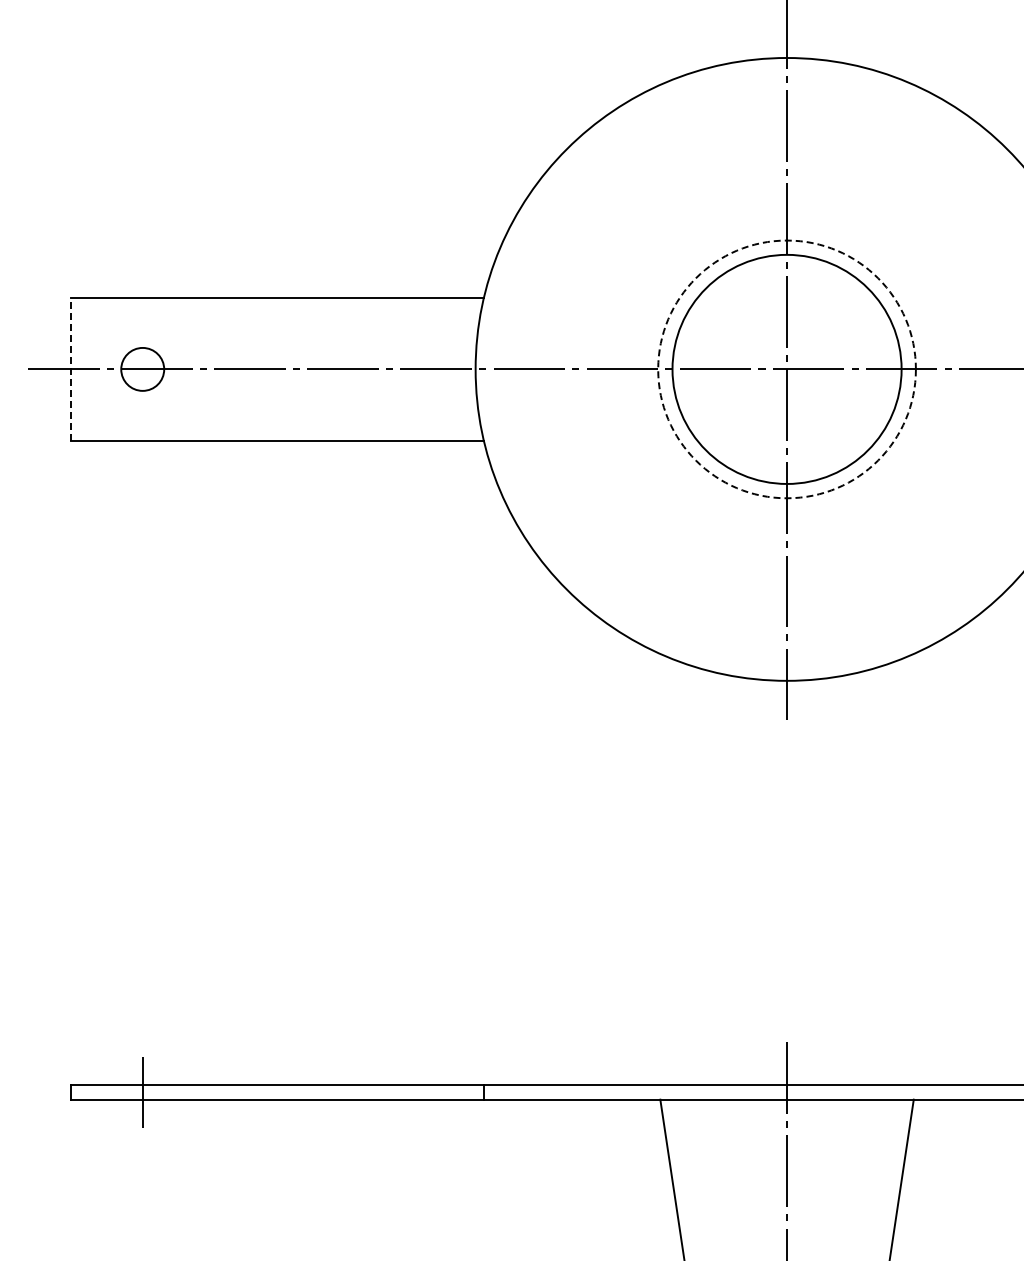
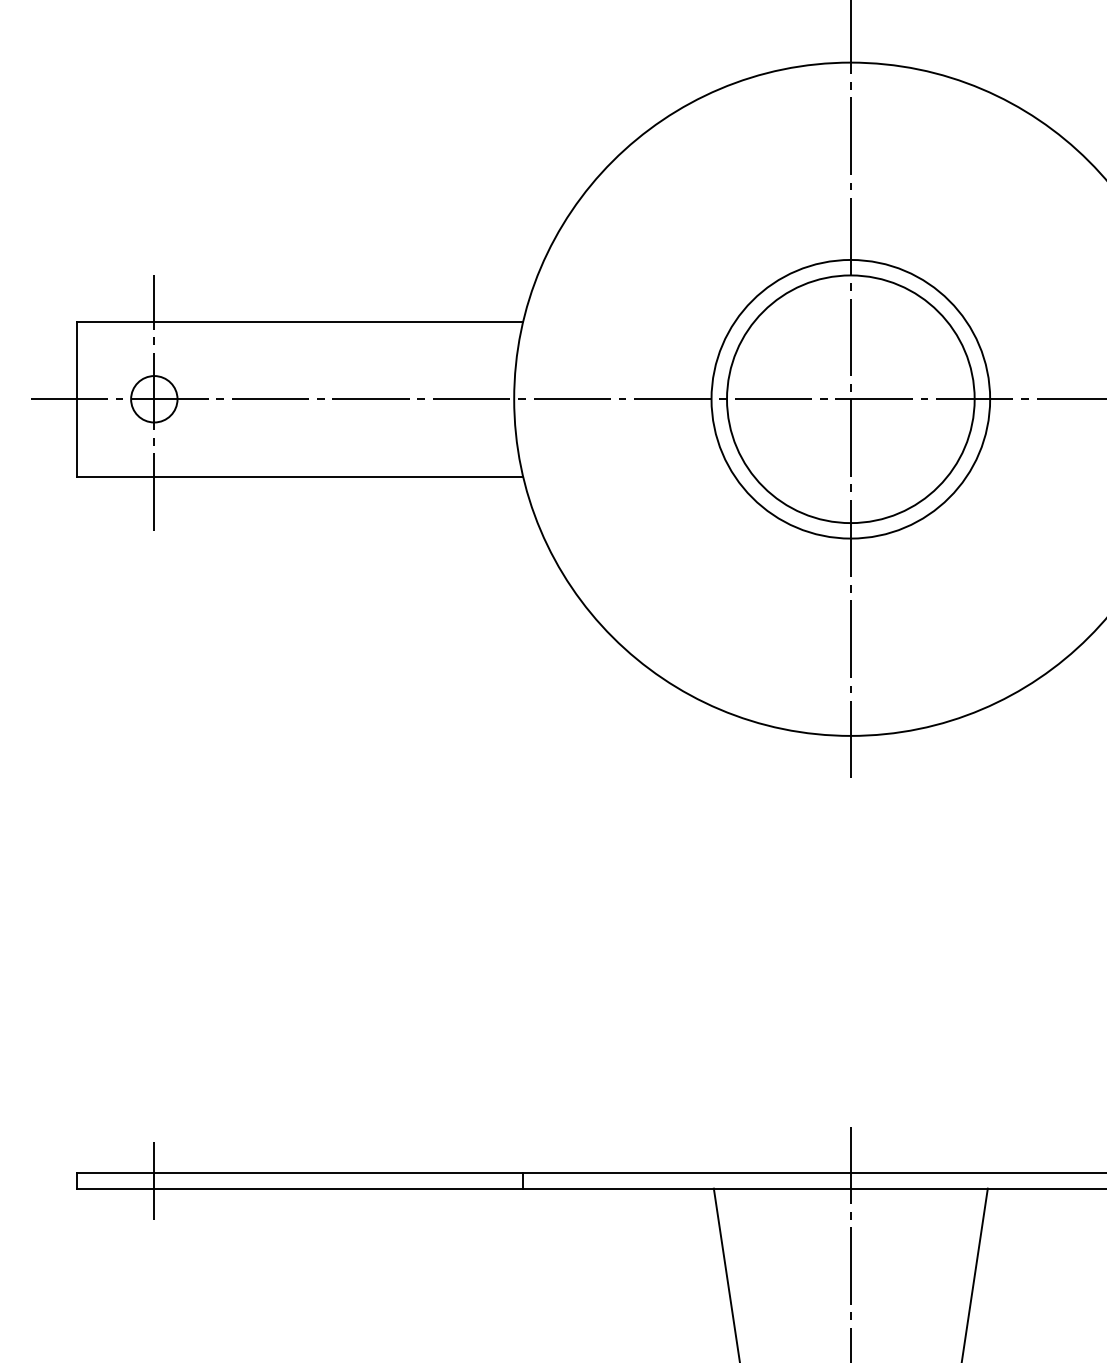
line: (71, 369) -> (77, 399), dashed -> solid
circle: (786, 369) -> (850, 399), dashed -> solid
line: (142, 372) -> (154, 402), added

